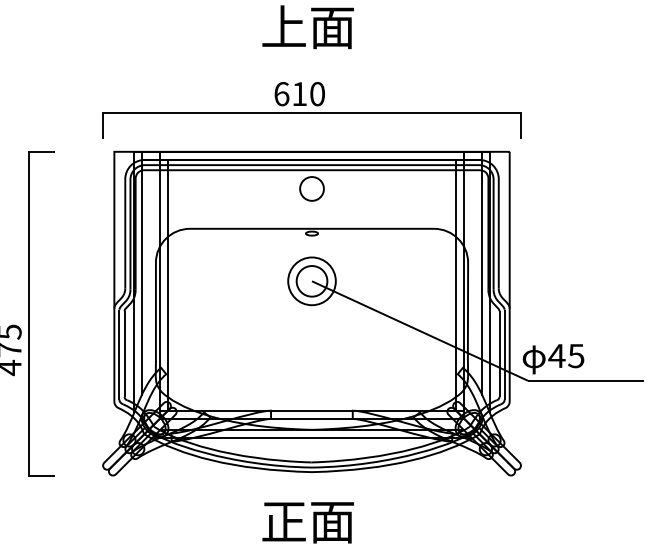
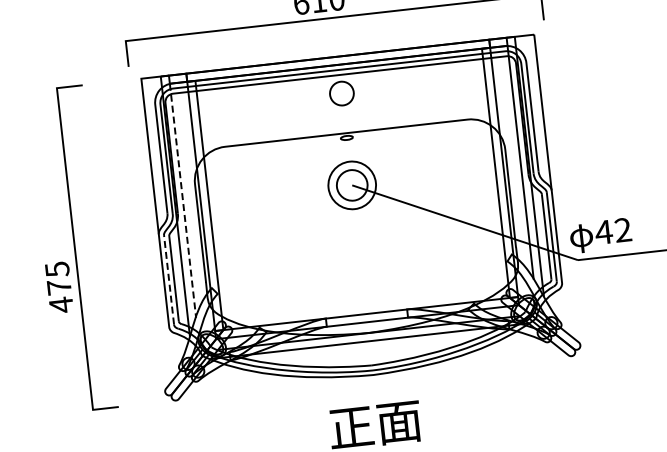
line: (142, 277) -> (183, 200), solid -> dashed
line: (119, 354) -> (169, 279), solid -> dashed
text: (576, 355) -> (623, 229), 45 -> 42

